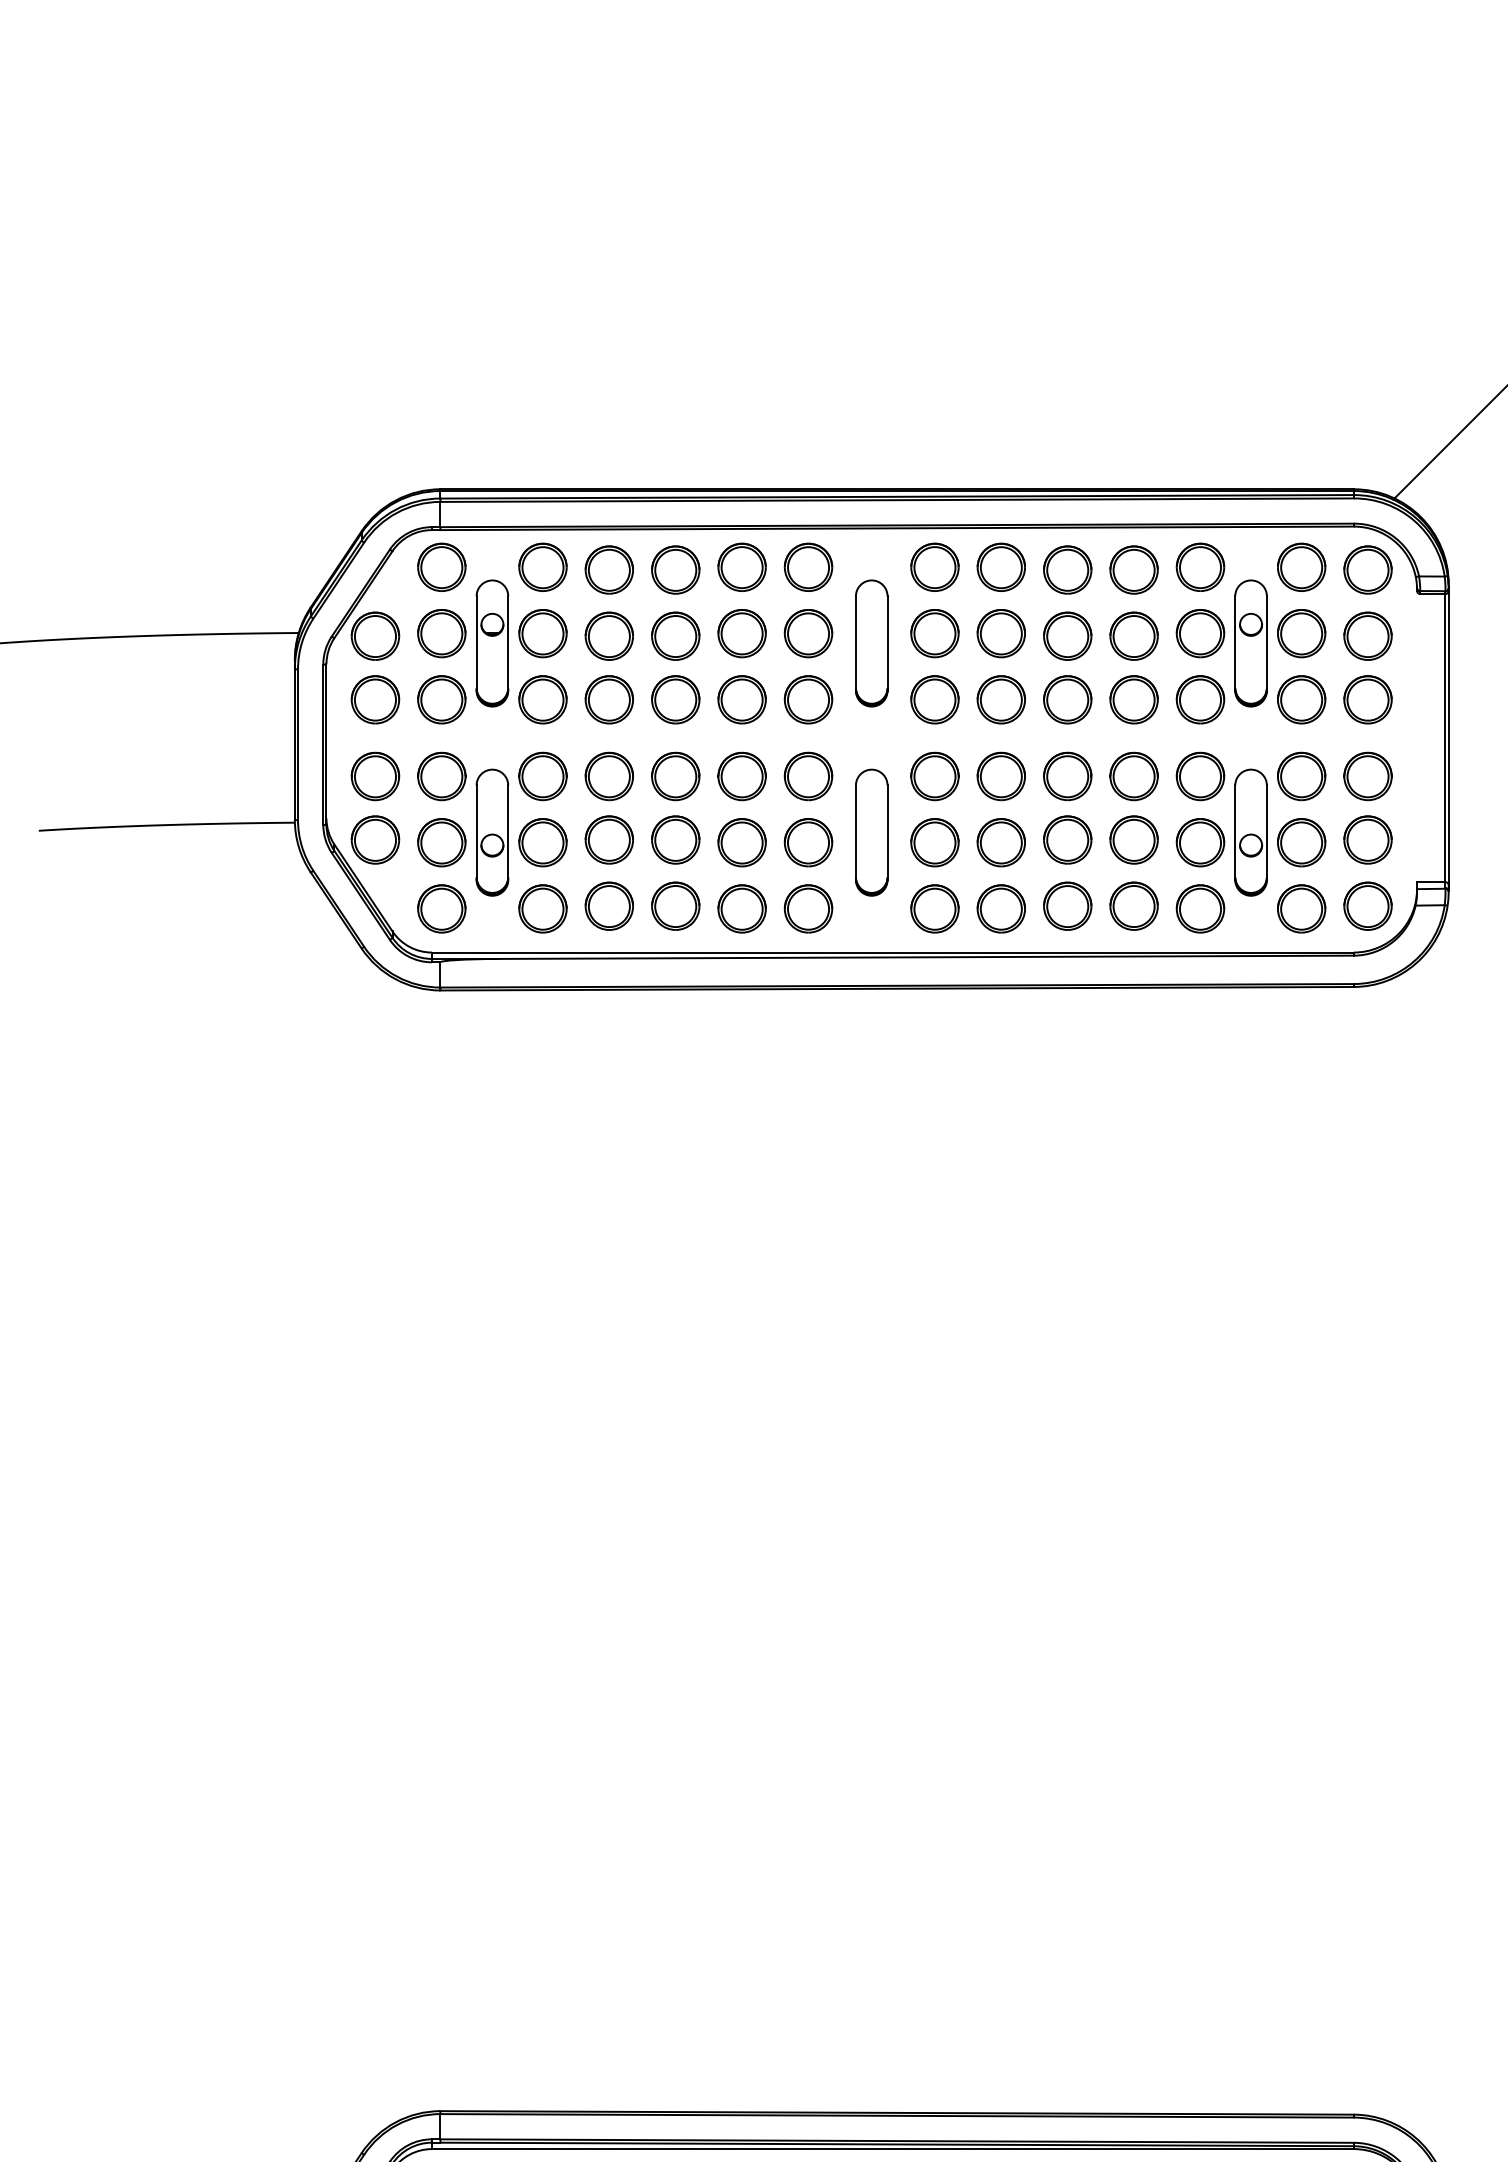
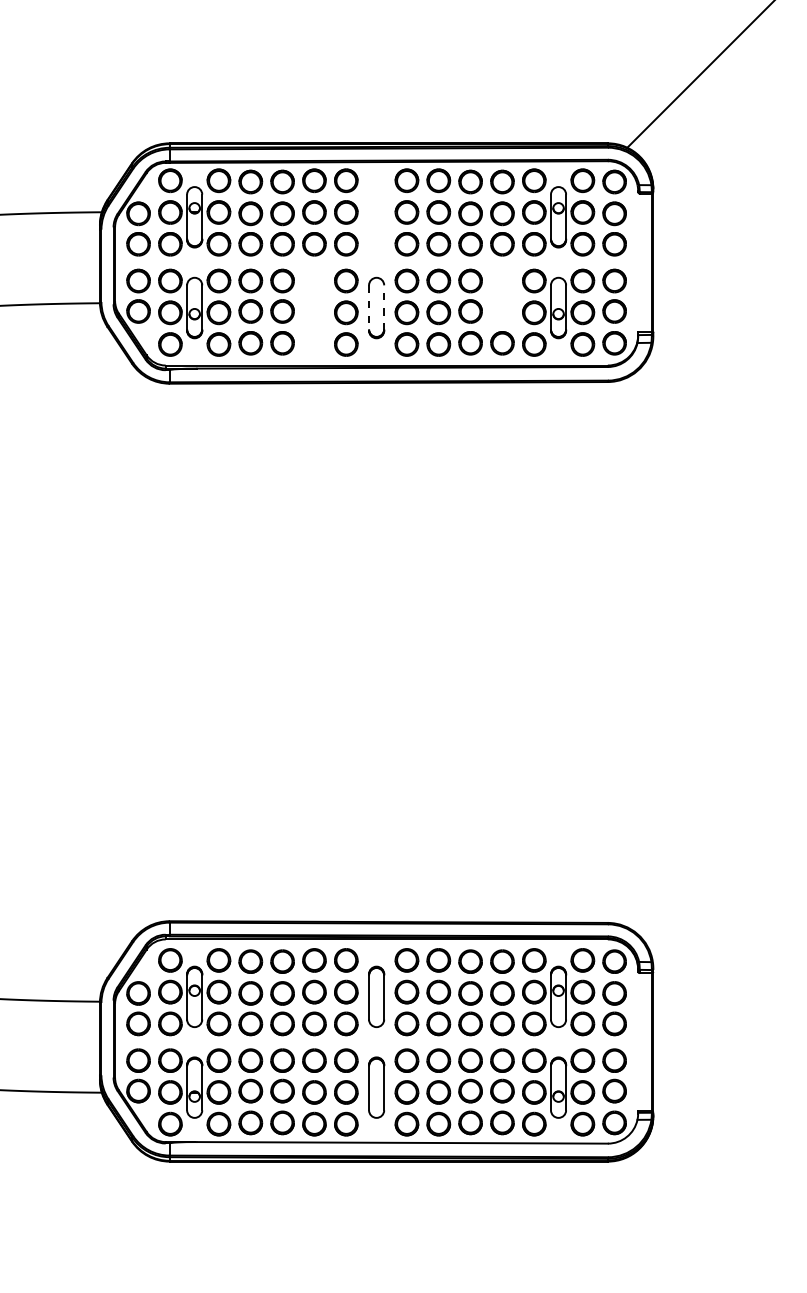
part: (871, 643) -> (376, 217), removed
part: (1134, 806) -> (502, 295), removed
line: (856, 833) -> (369, 308), solid -> dashed
line: (888, 833) -> (384, 308), solid -> dashed
part: (742, 841) -> (314, 312), removed

